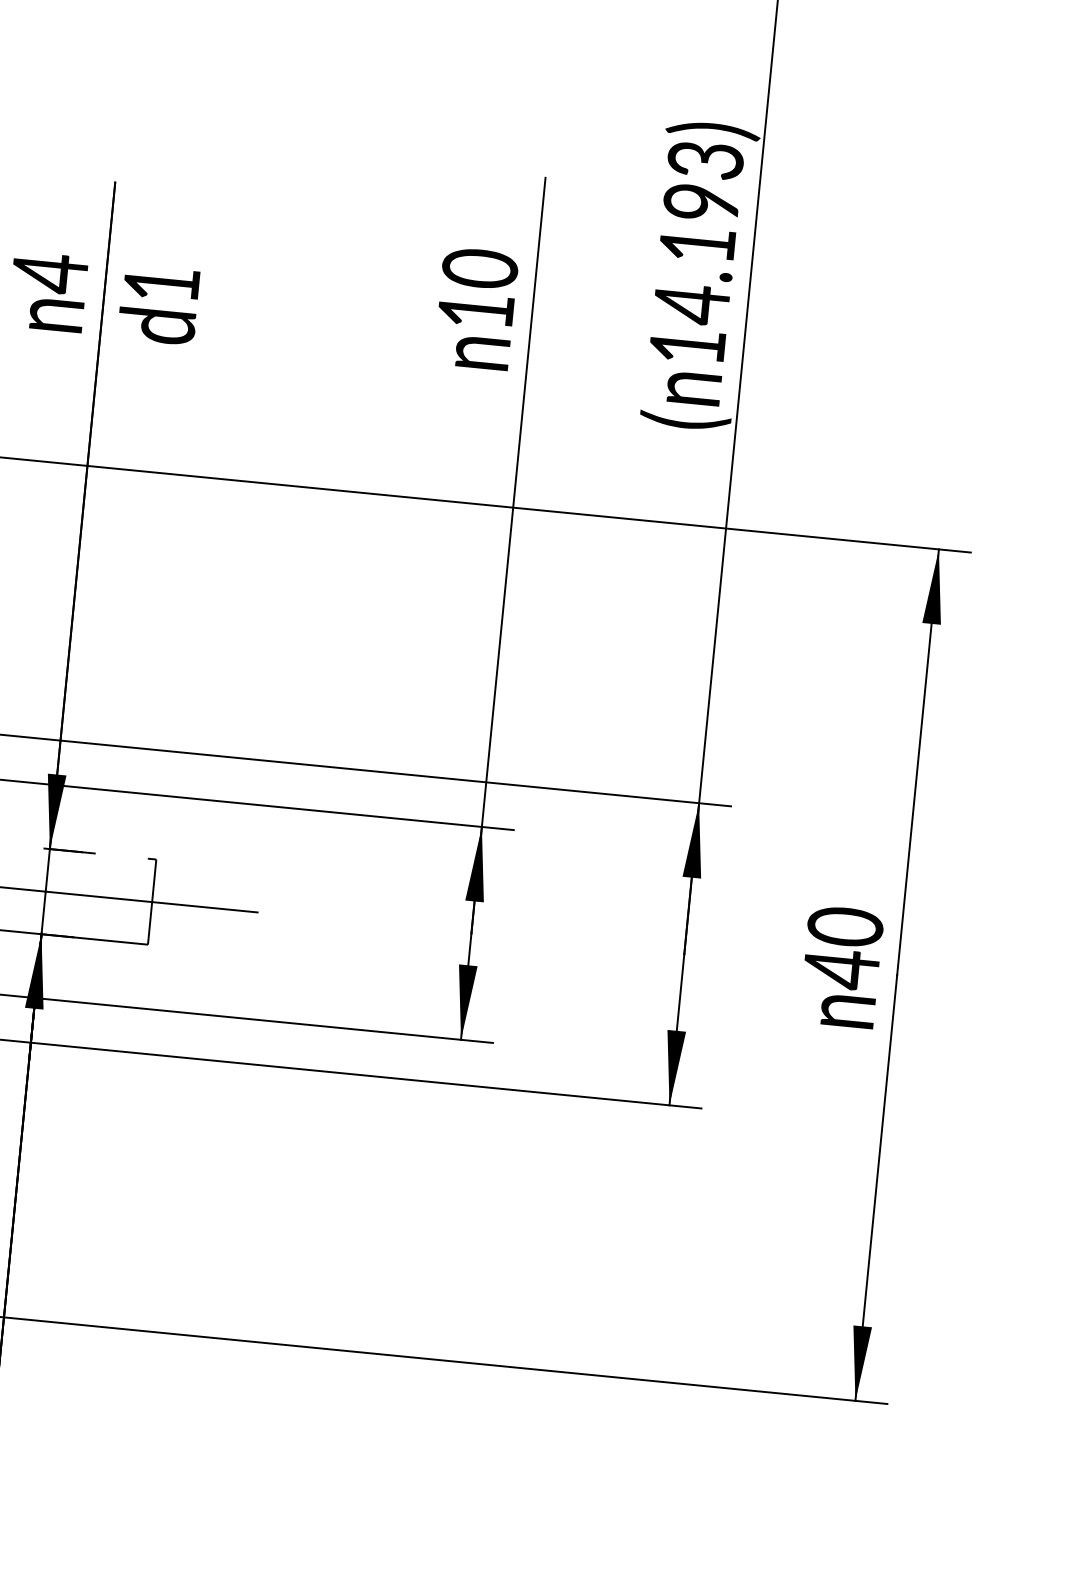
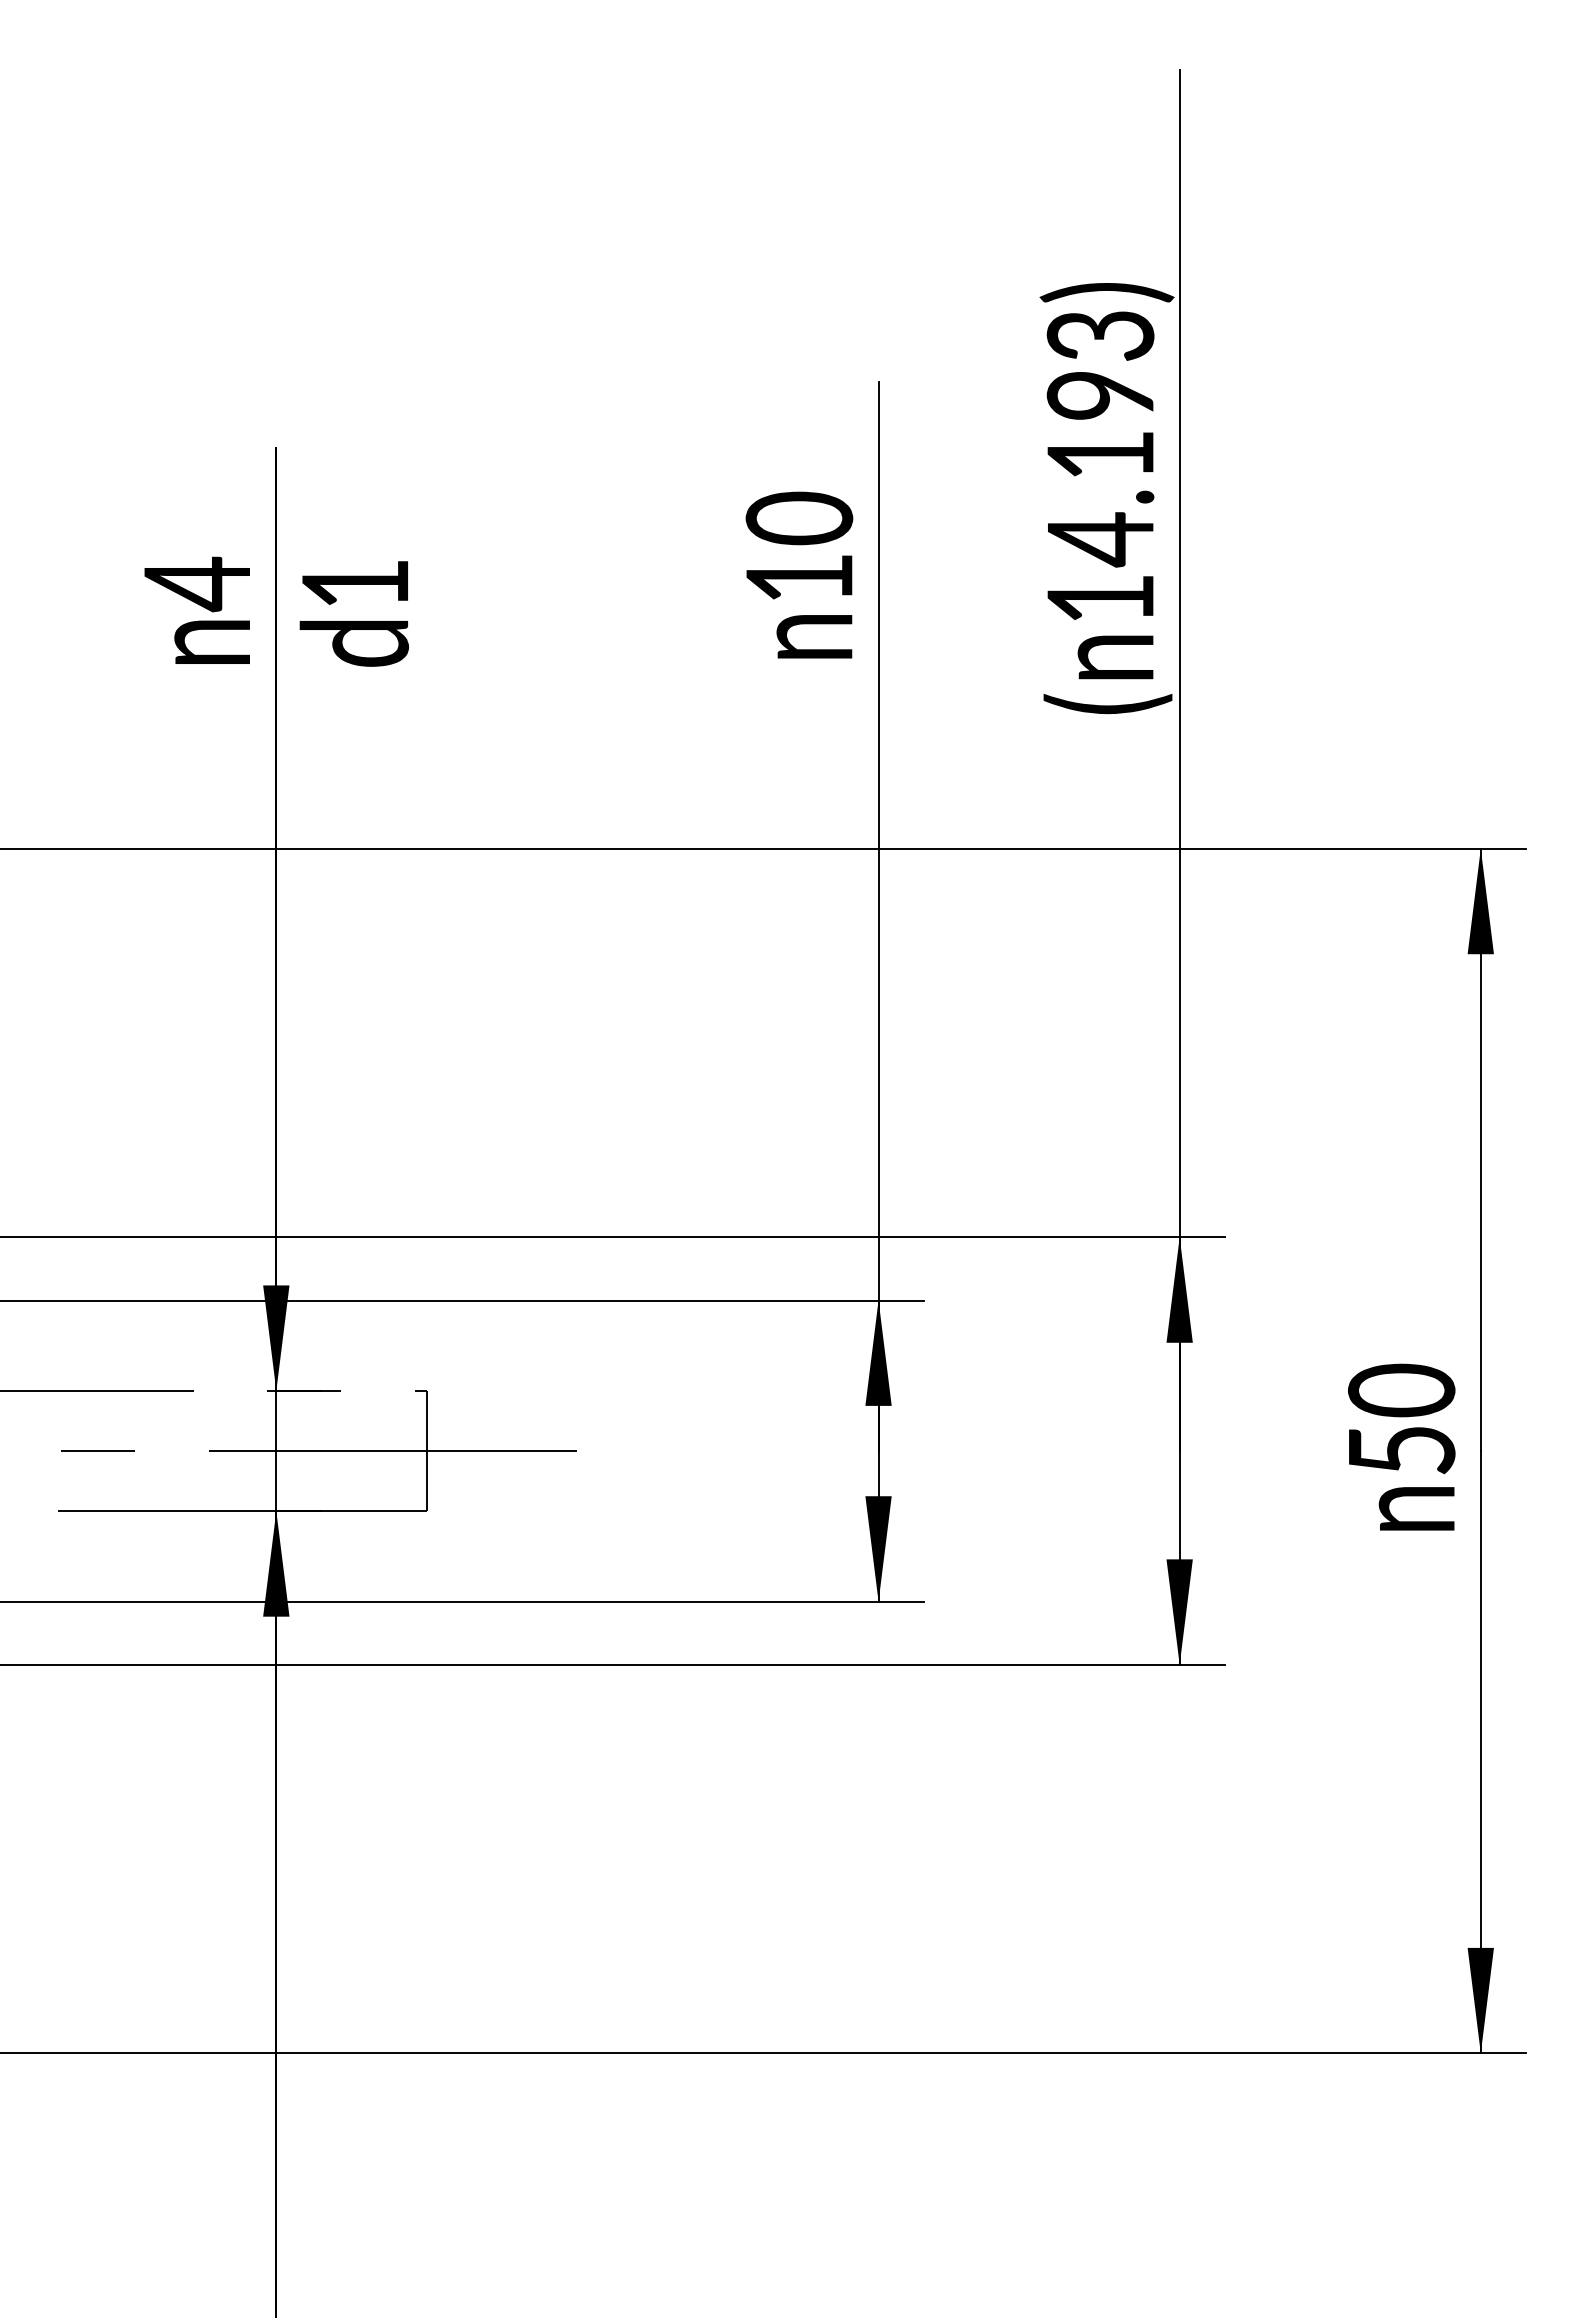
text: (841, 969) -> (1402, 1450), 40 -> 50

